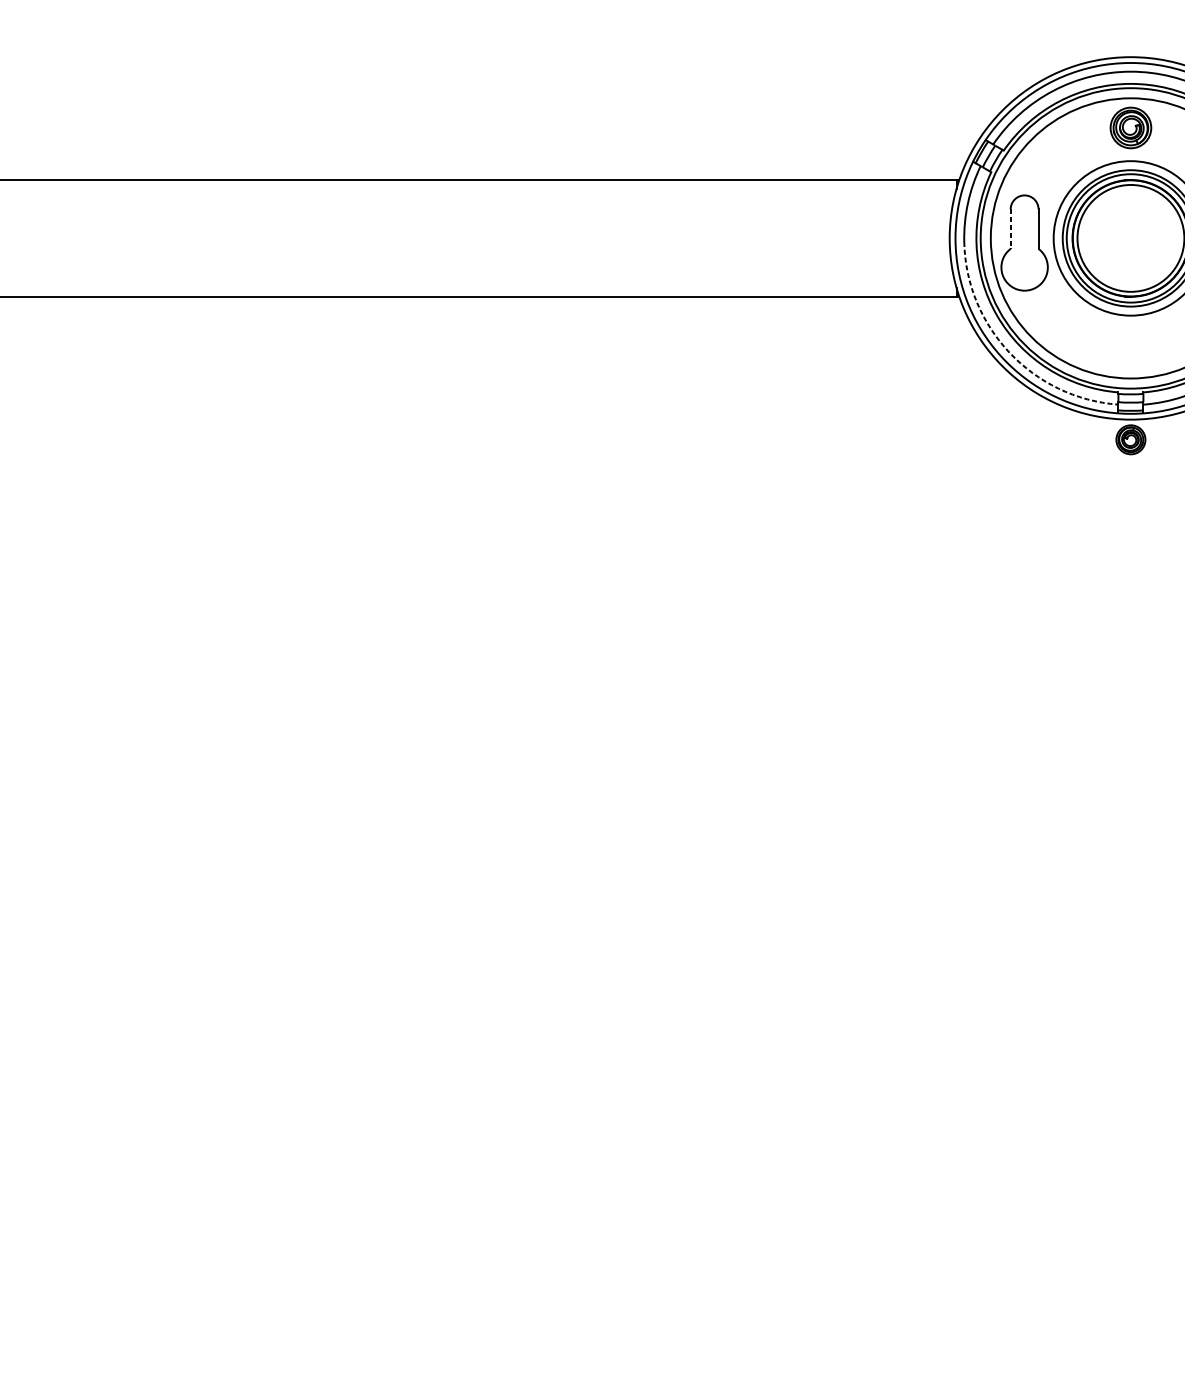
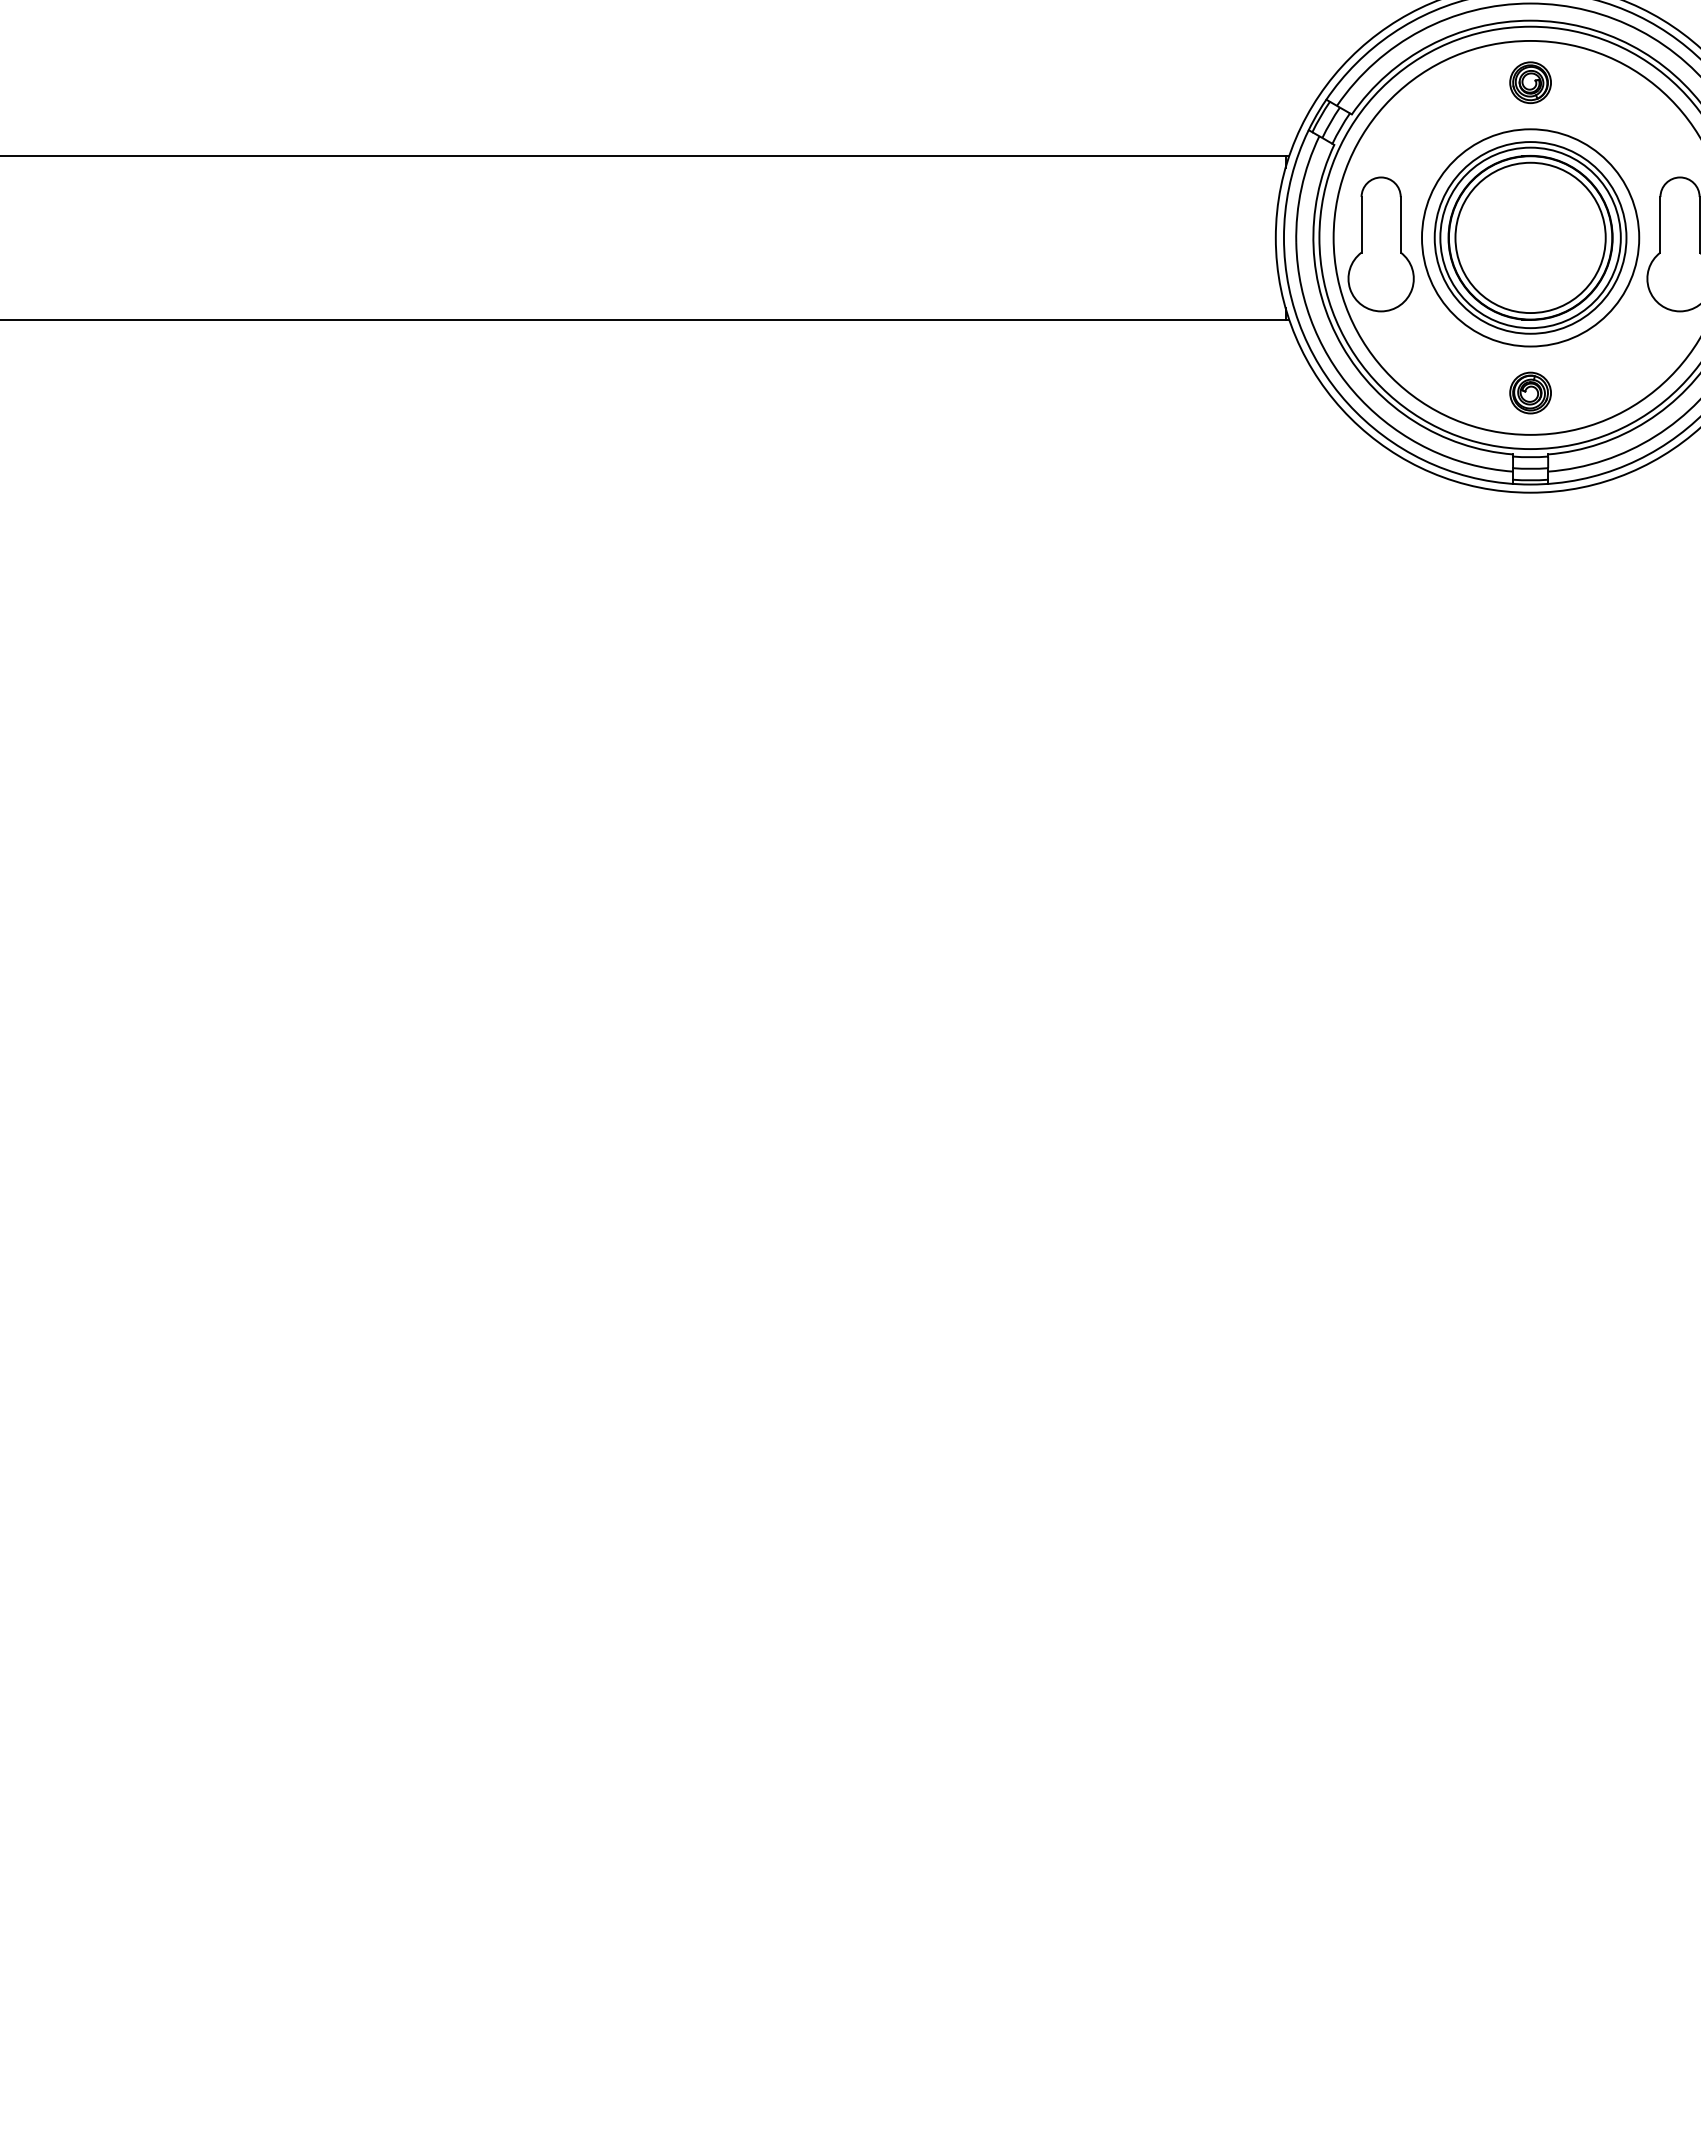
part: (1130, 127) -> (1530, 82), size x0.71
line: (1010, 228) -> (1361, 224), dashed -> solid
arc: (1009, 353) -> (1360, 399), dashed -> solid
part: (1130, 439) -> (1530, 392), moved

